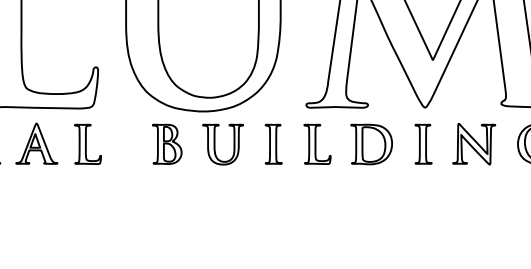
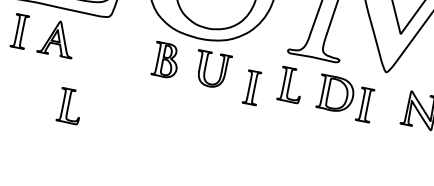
part: (87, 143) -> (69, 105), moved
part: (273, 143) -> (252, 87), moved
part: (423, 143) -> (365, 104), moved

